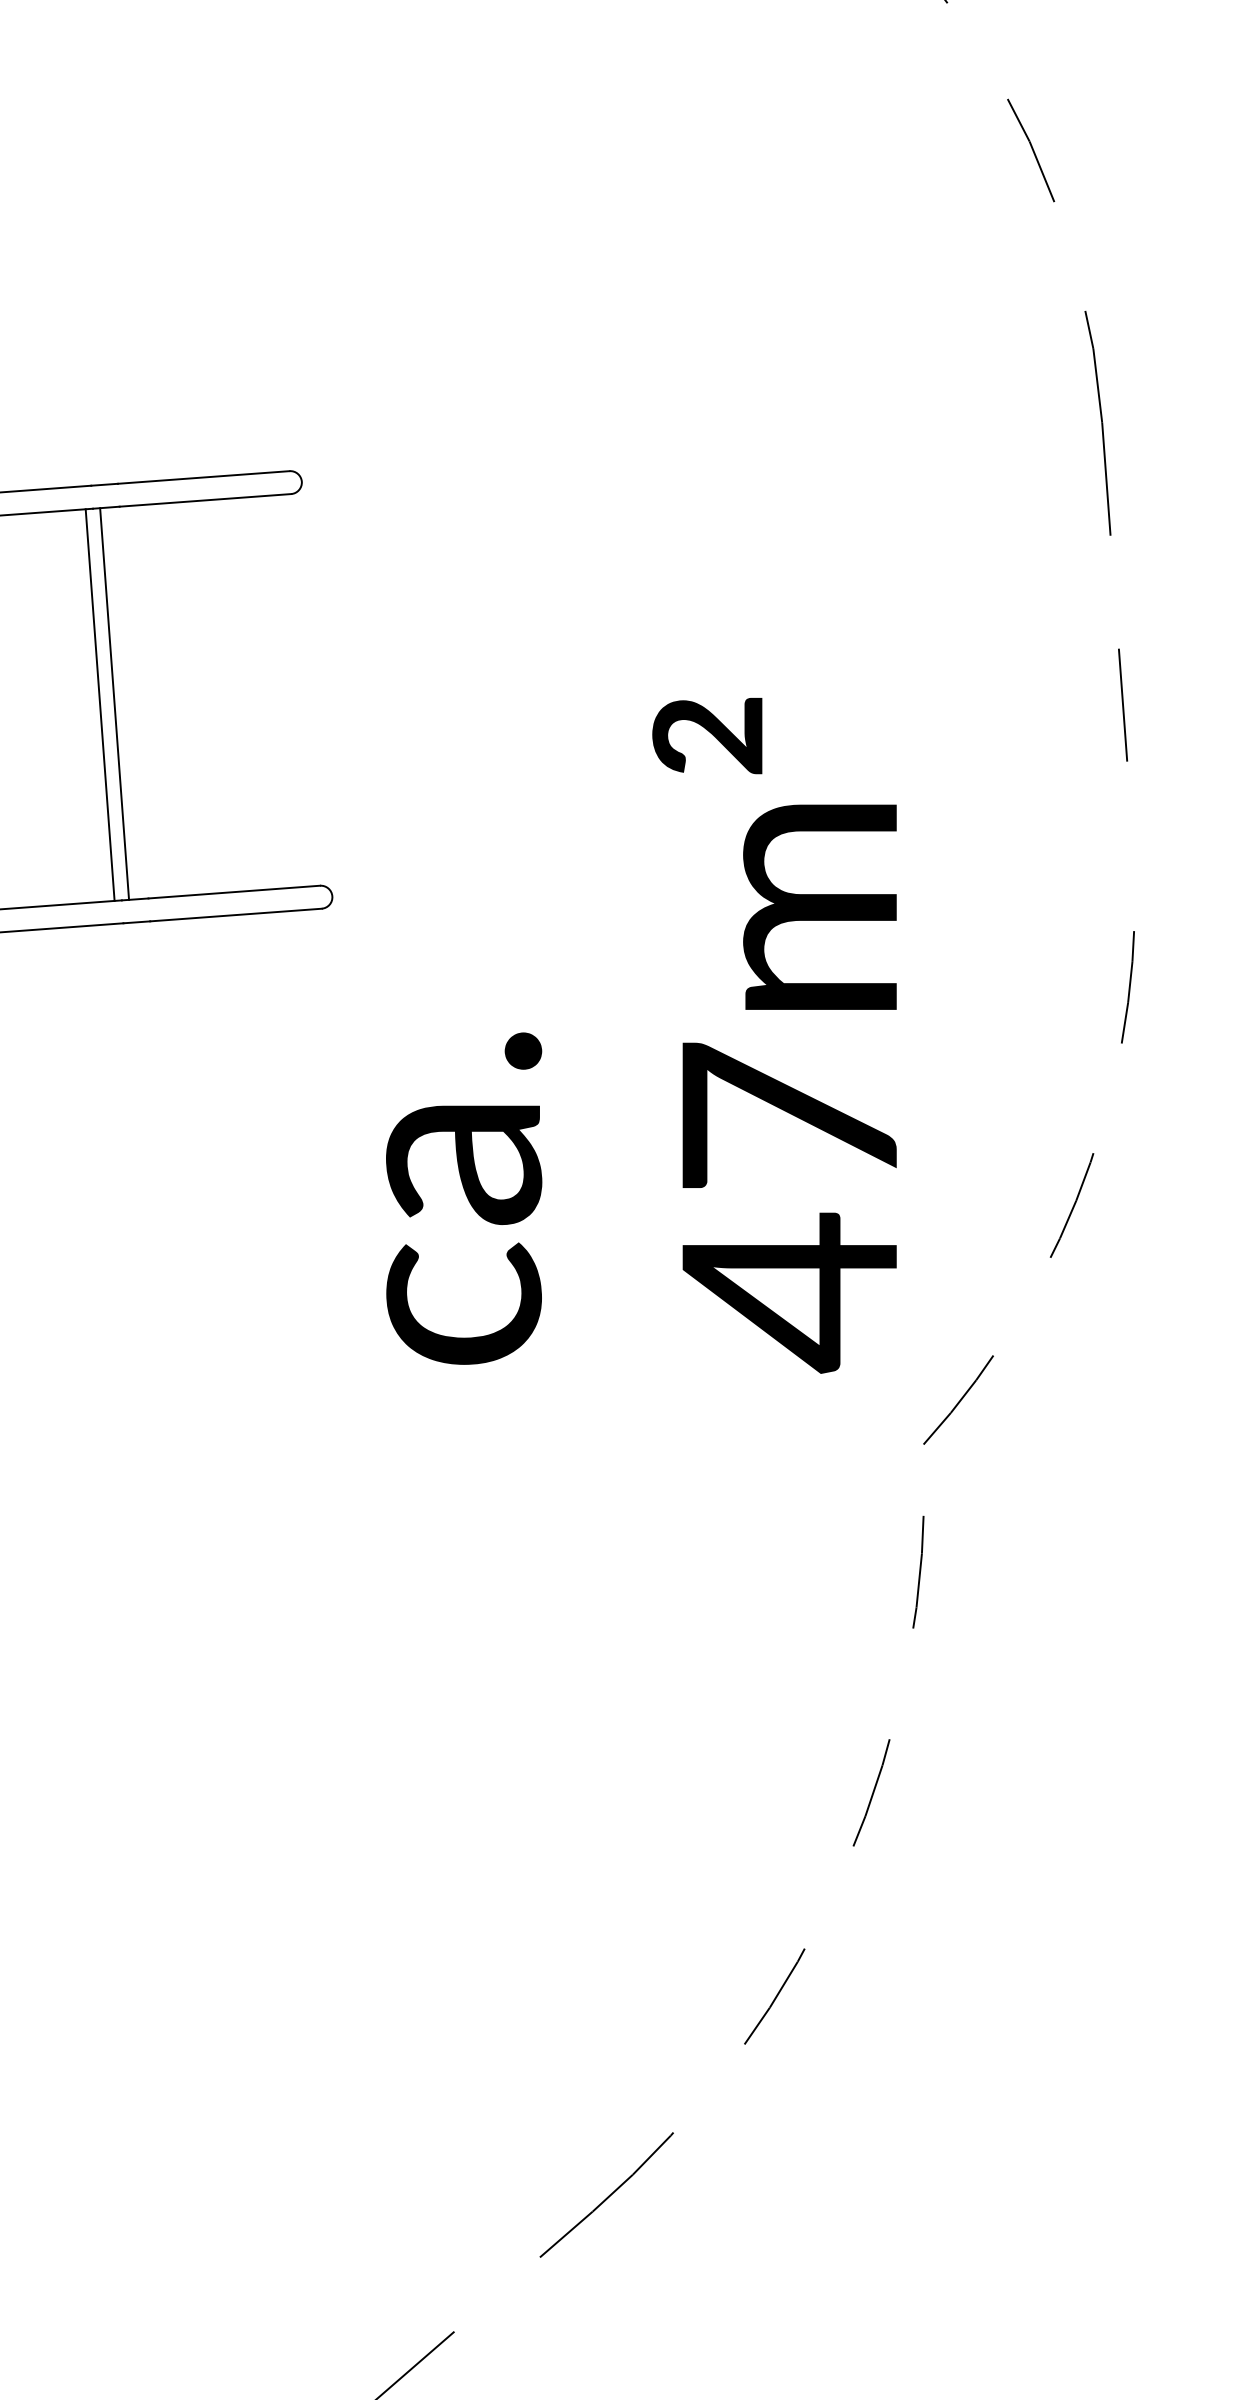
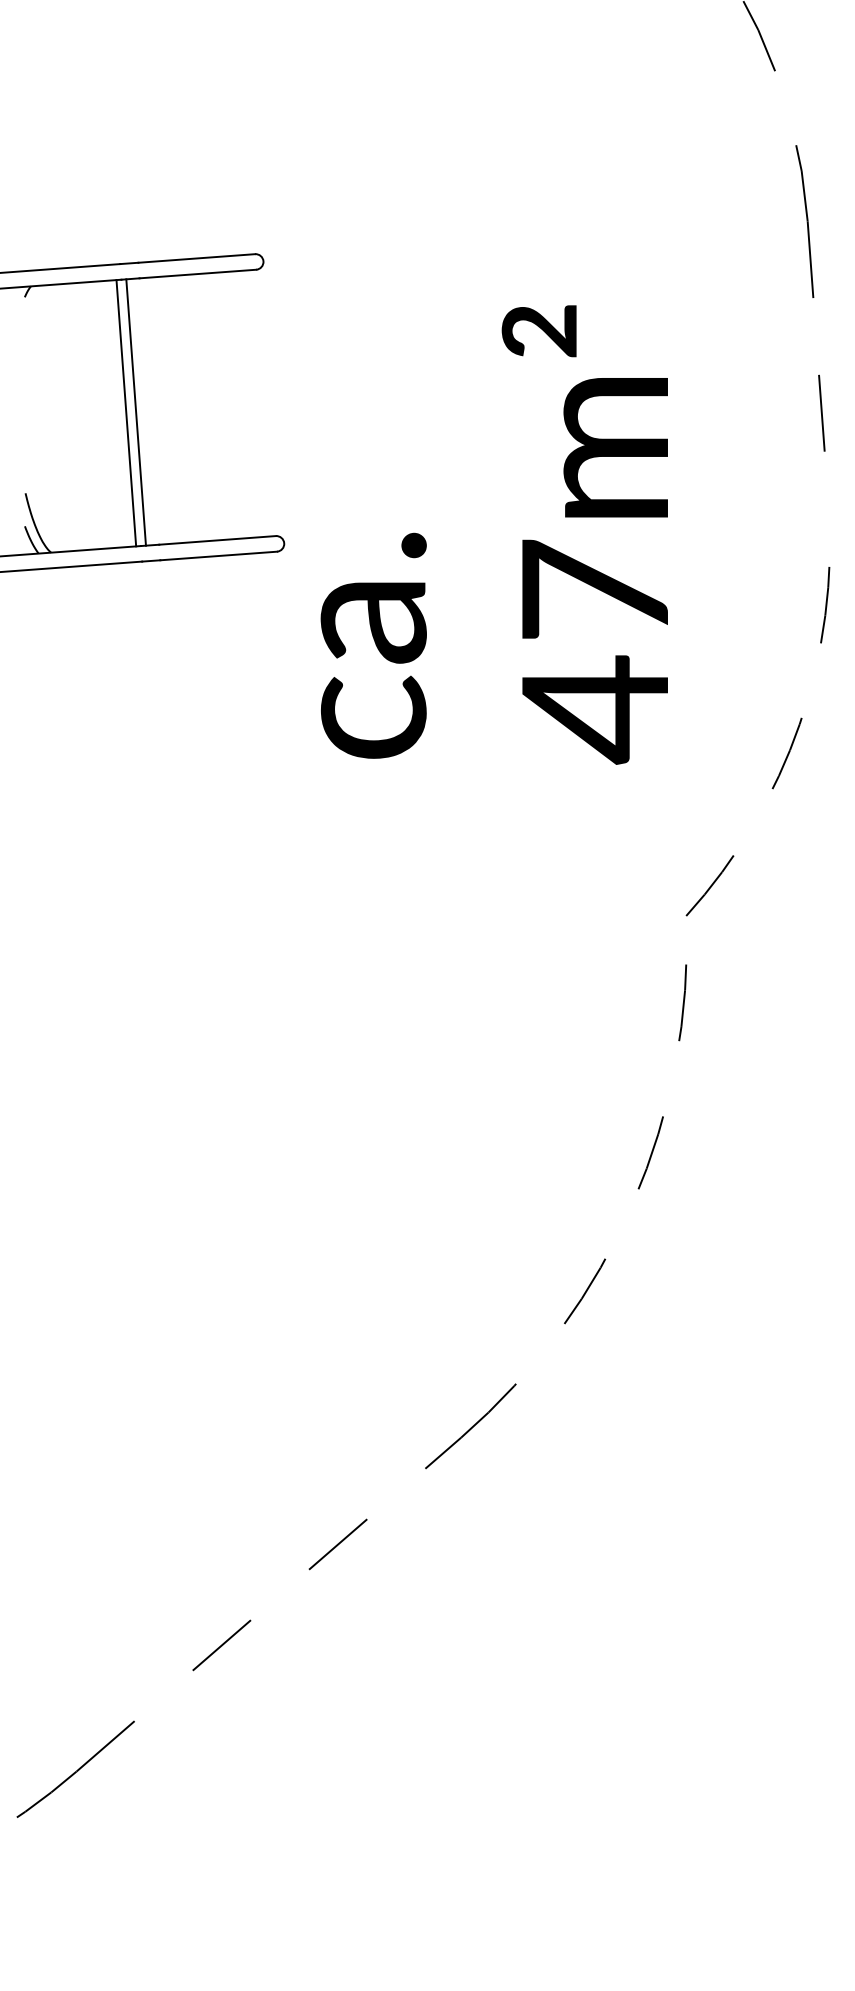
text: (640, 1034) -> (493, 534), moved

